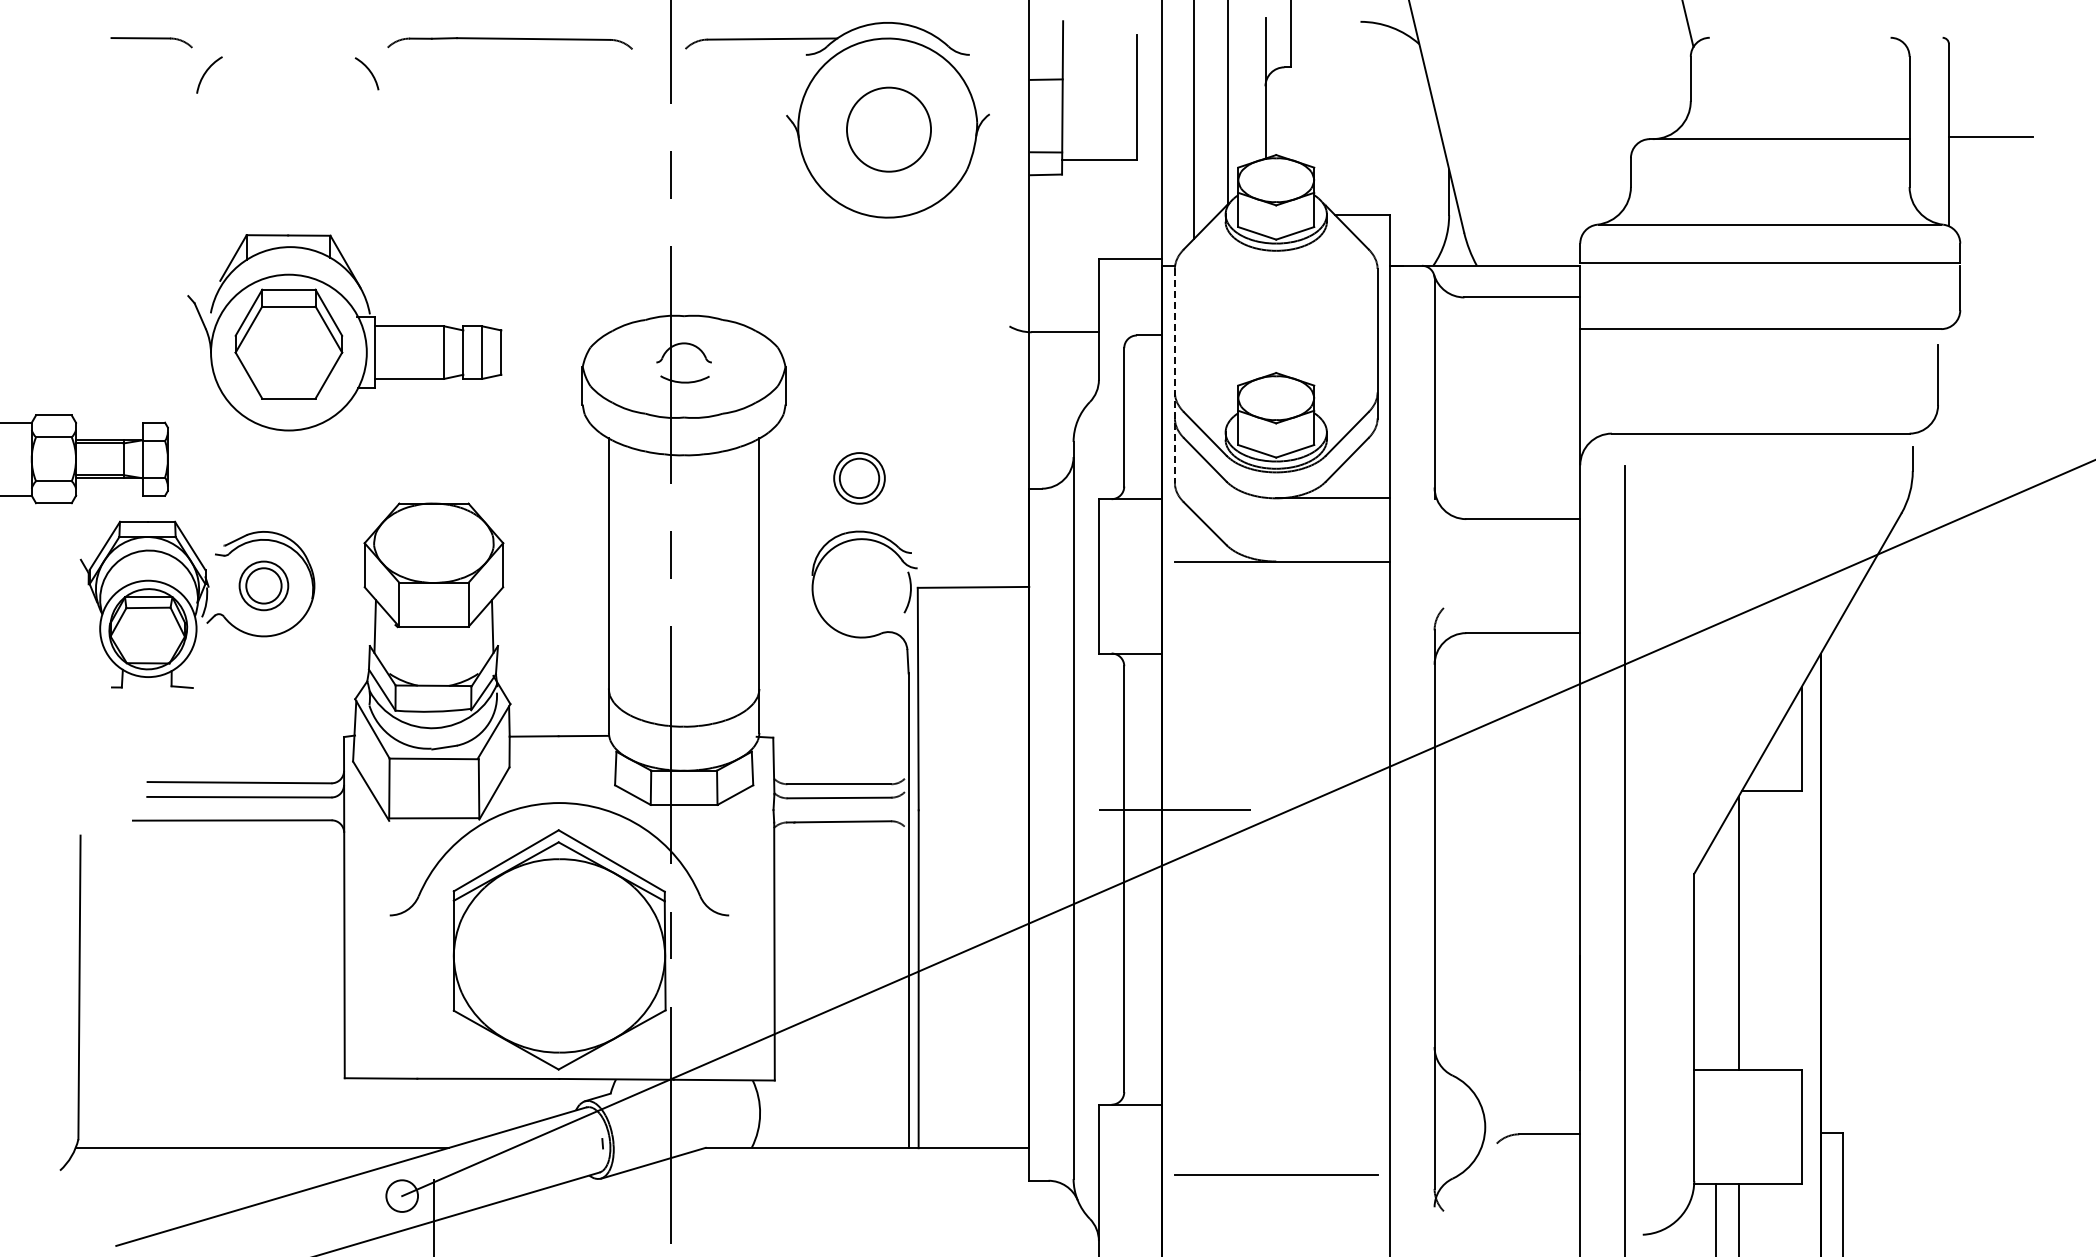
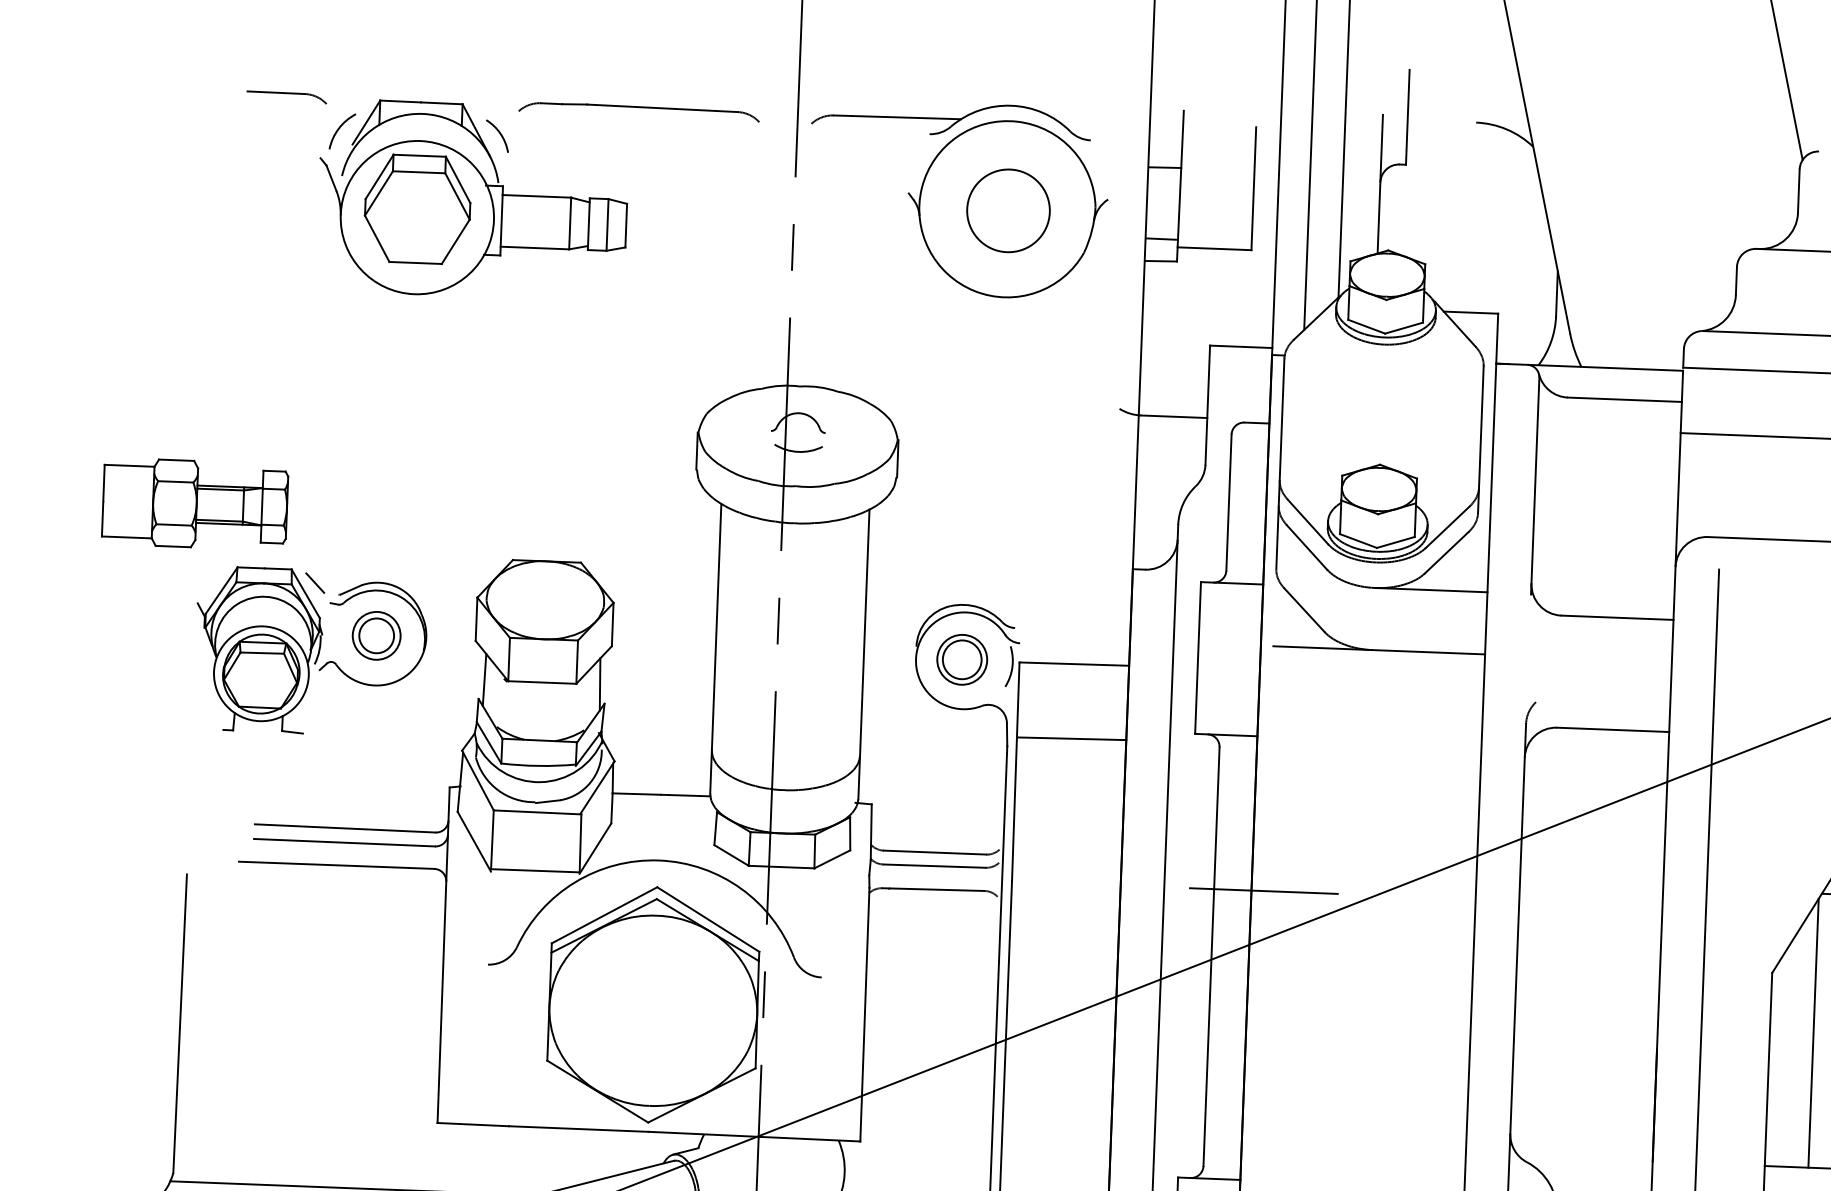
part: (344, 332) -> (472, 199), moved
line: (1174, 375) -> (1279, 463), dashed -> solid
part: (859, 478) -> (962, 659), moved
line: (199, 534) -> (315, 582), added
line: (973, 663) -> (1071, 738), added

